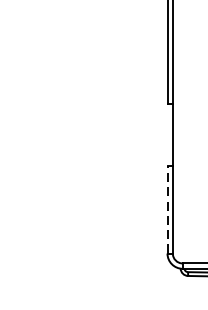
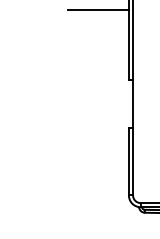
line: (128, 13) -> (98, 10), added
line: (166, 209) -> (128, 161), dashed -> solid

